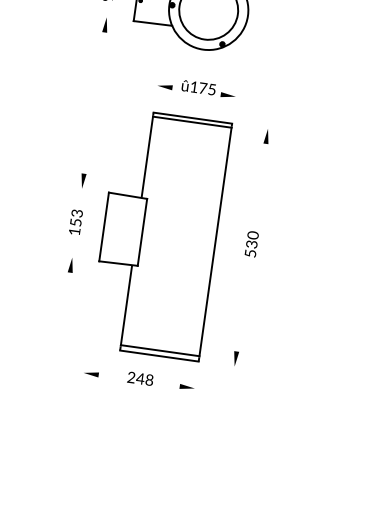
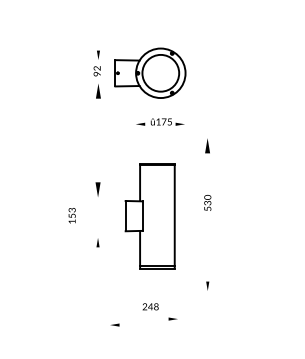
part: (105, 25) -> (98, 91), size x1.6
part: (266, 136) -> (207, 146), size x1.6
part: (82, 180) -> (97, 189), size x1.6
text: (74, 221) -> (71, 215), moved
part: (160, 233) -> (150, 215), size x0.7
text: (251, 243) -> (207, 202), moved
part: (90, 372) -> (114, 324), moved
part: (186, 386) -> (172, 318), moved

